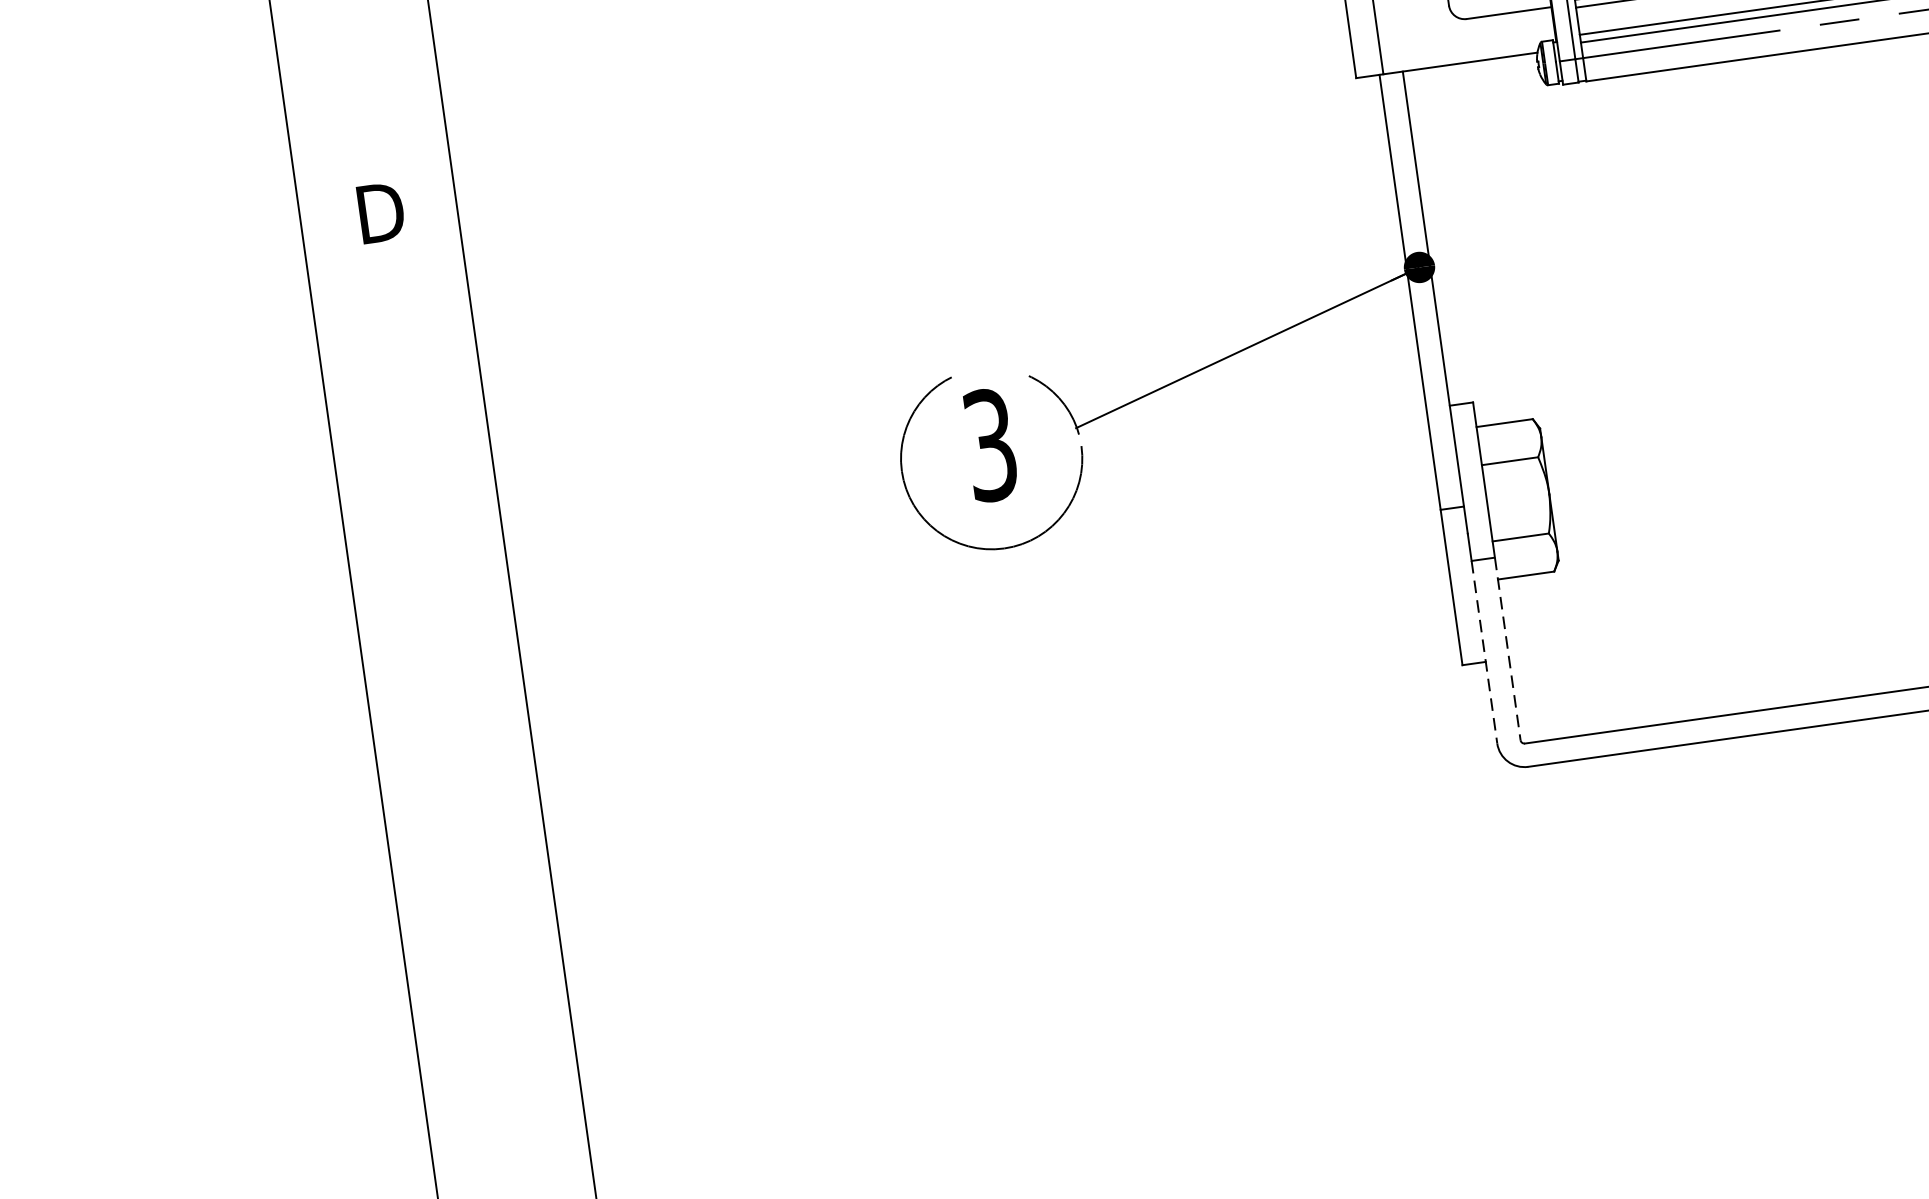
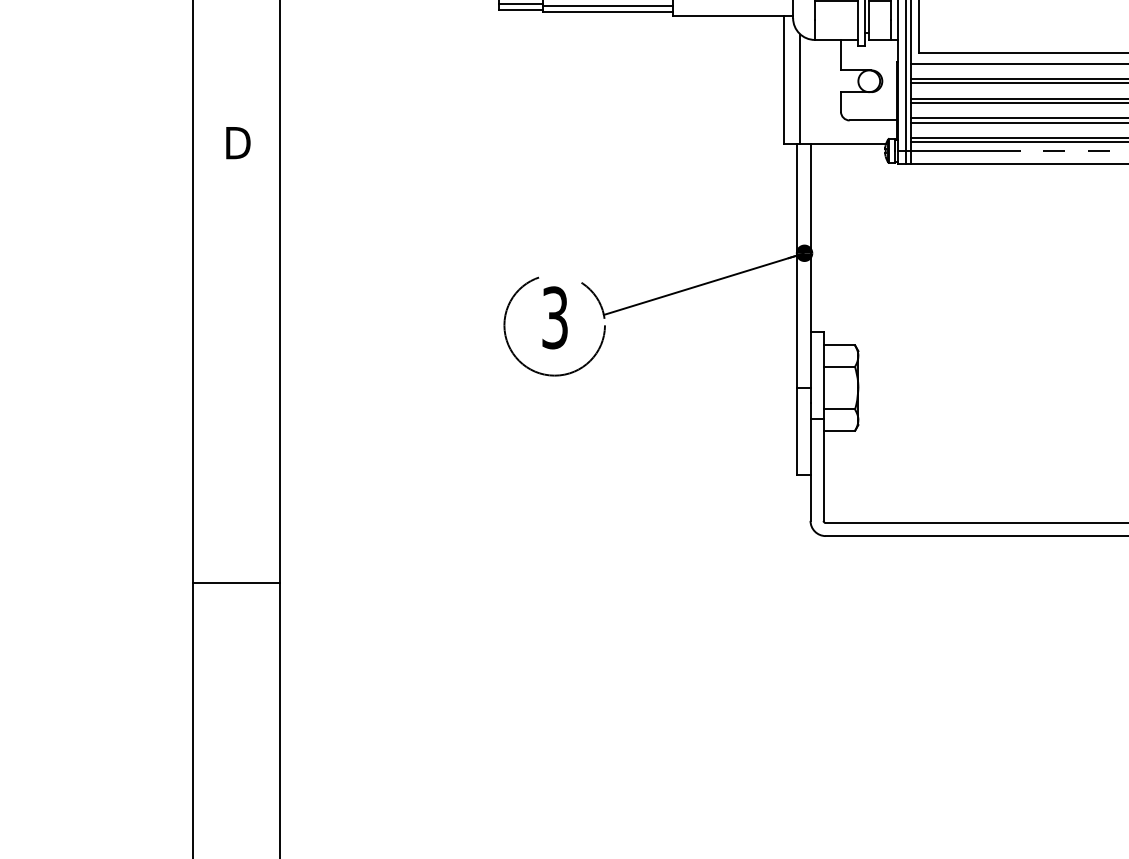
line: (1507, 650) -> (823, 470), dashed -> solid
line: (1484, 653) -> (810, 470), dashed -> solid
line: (488, 997) -> (236, 582), added

